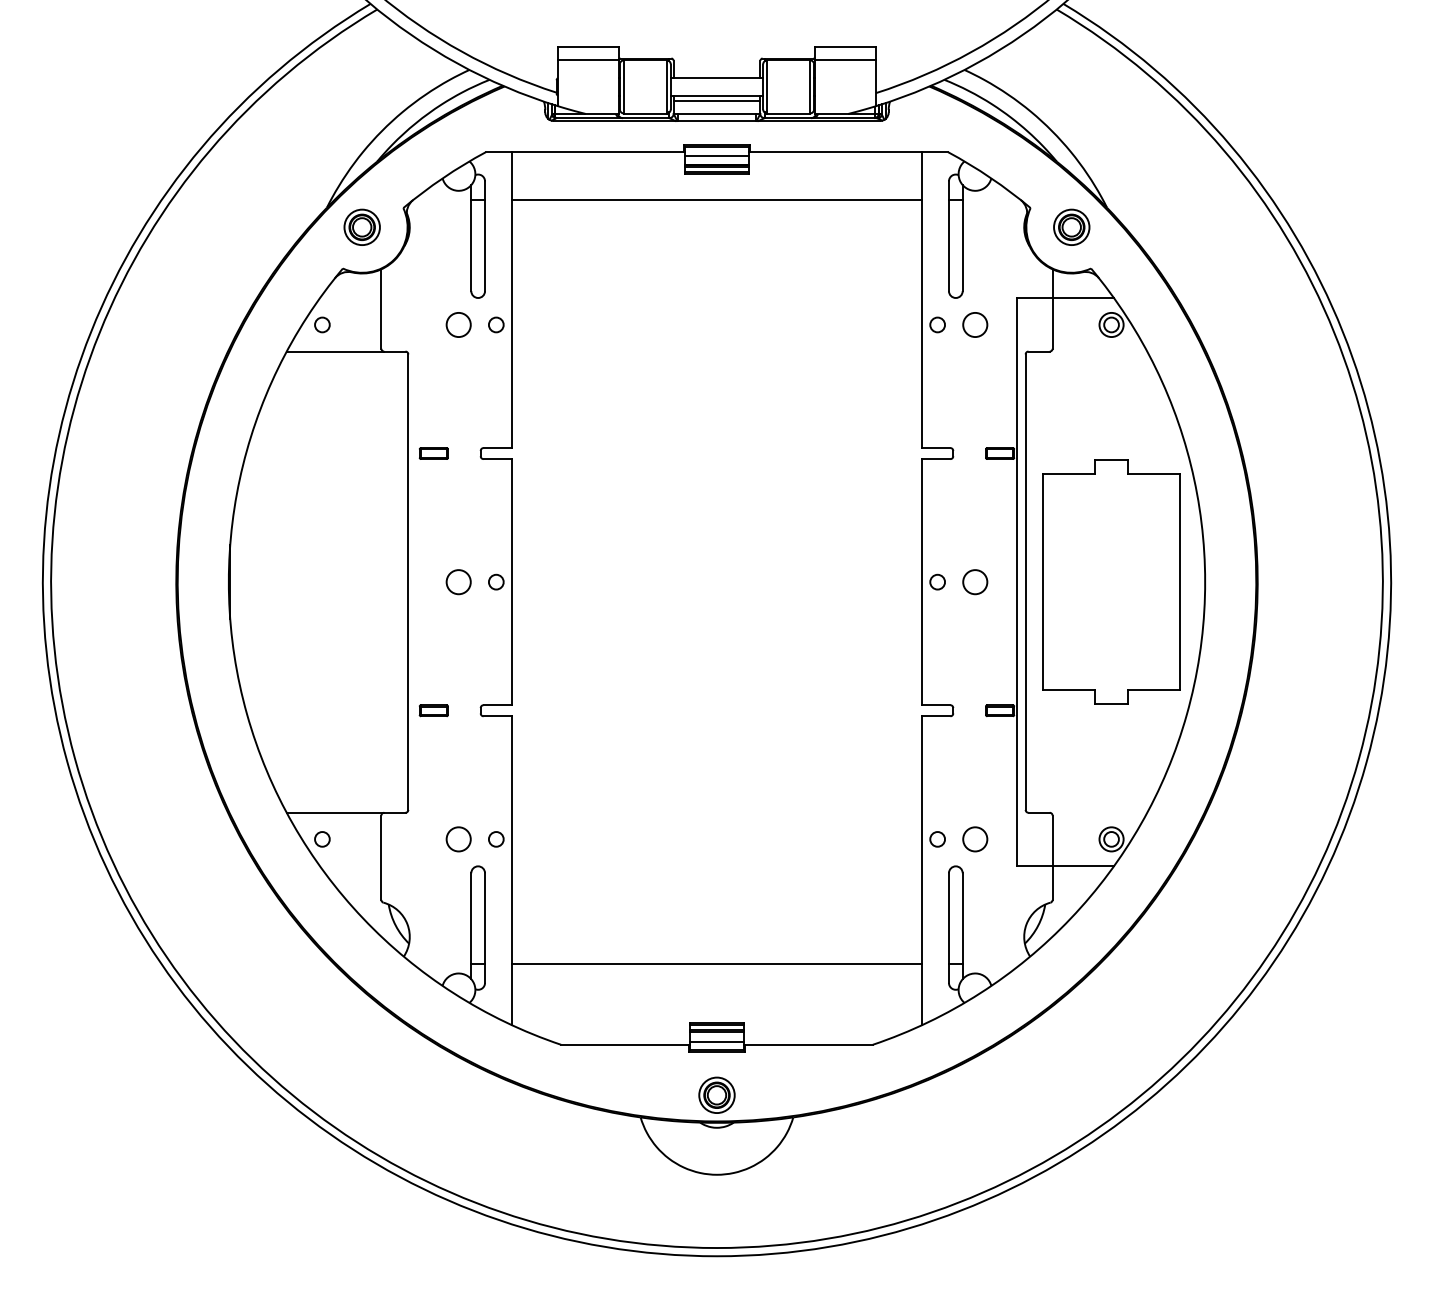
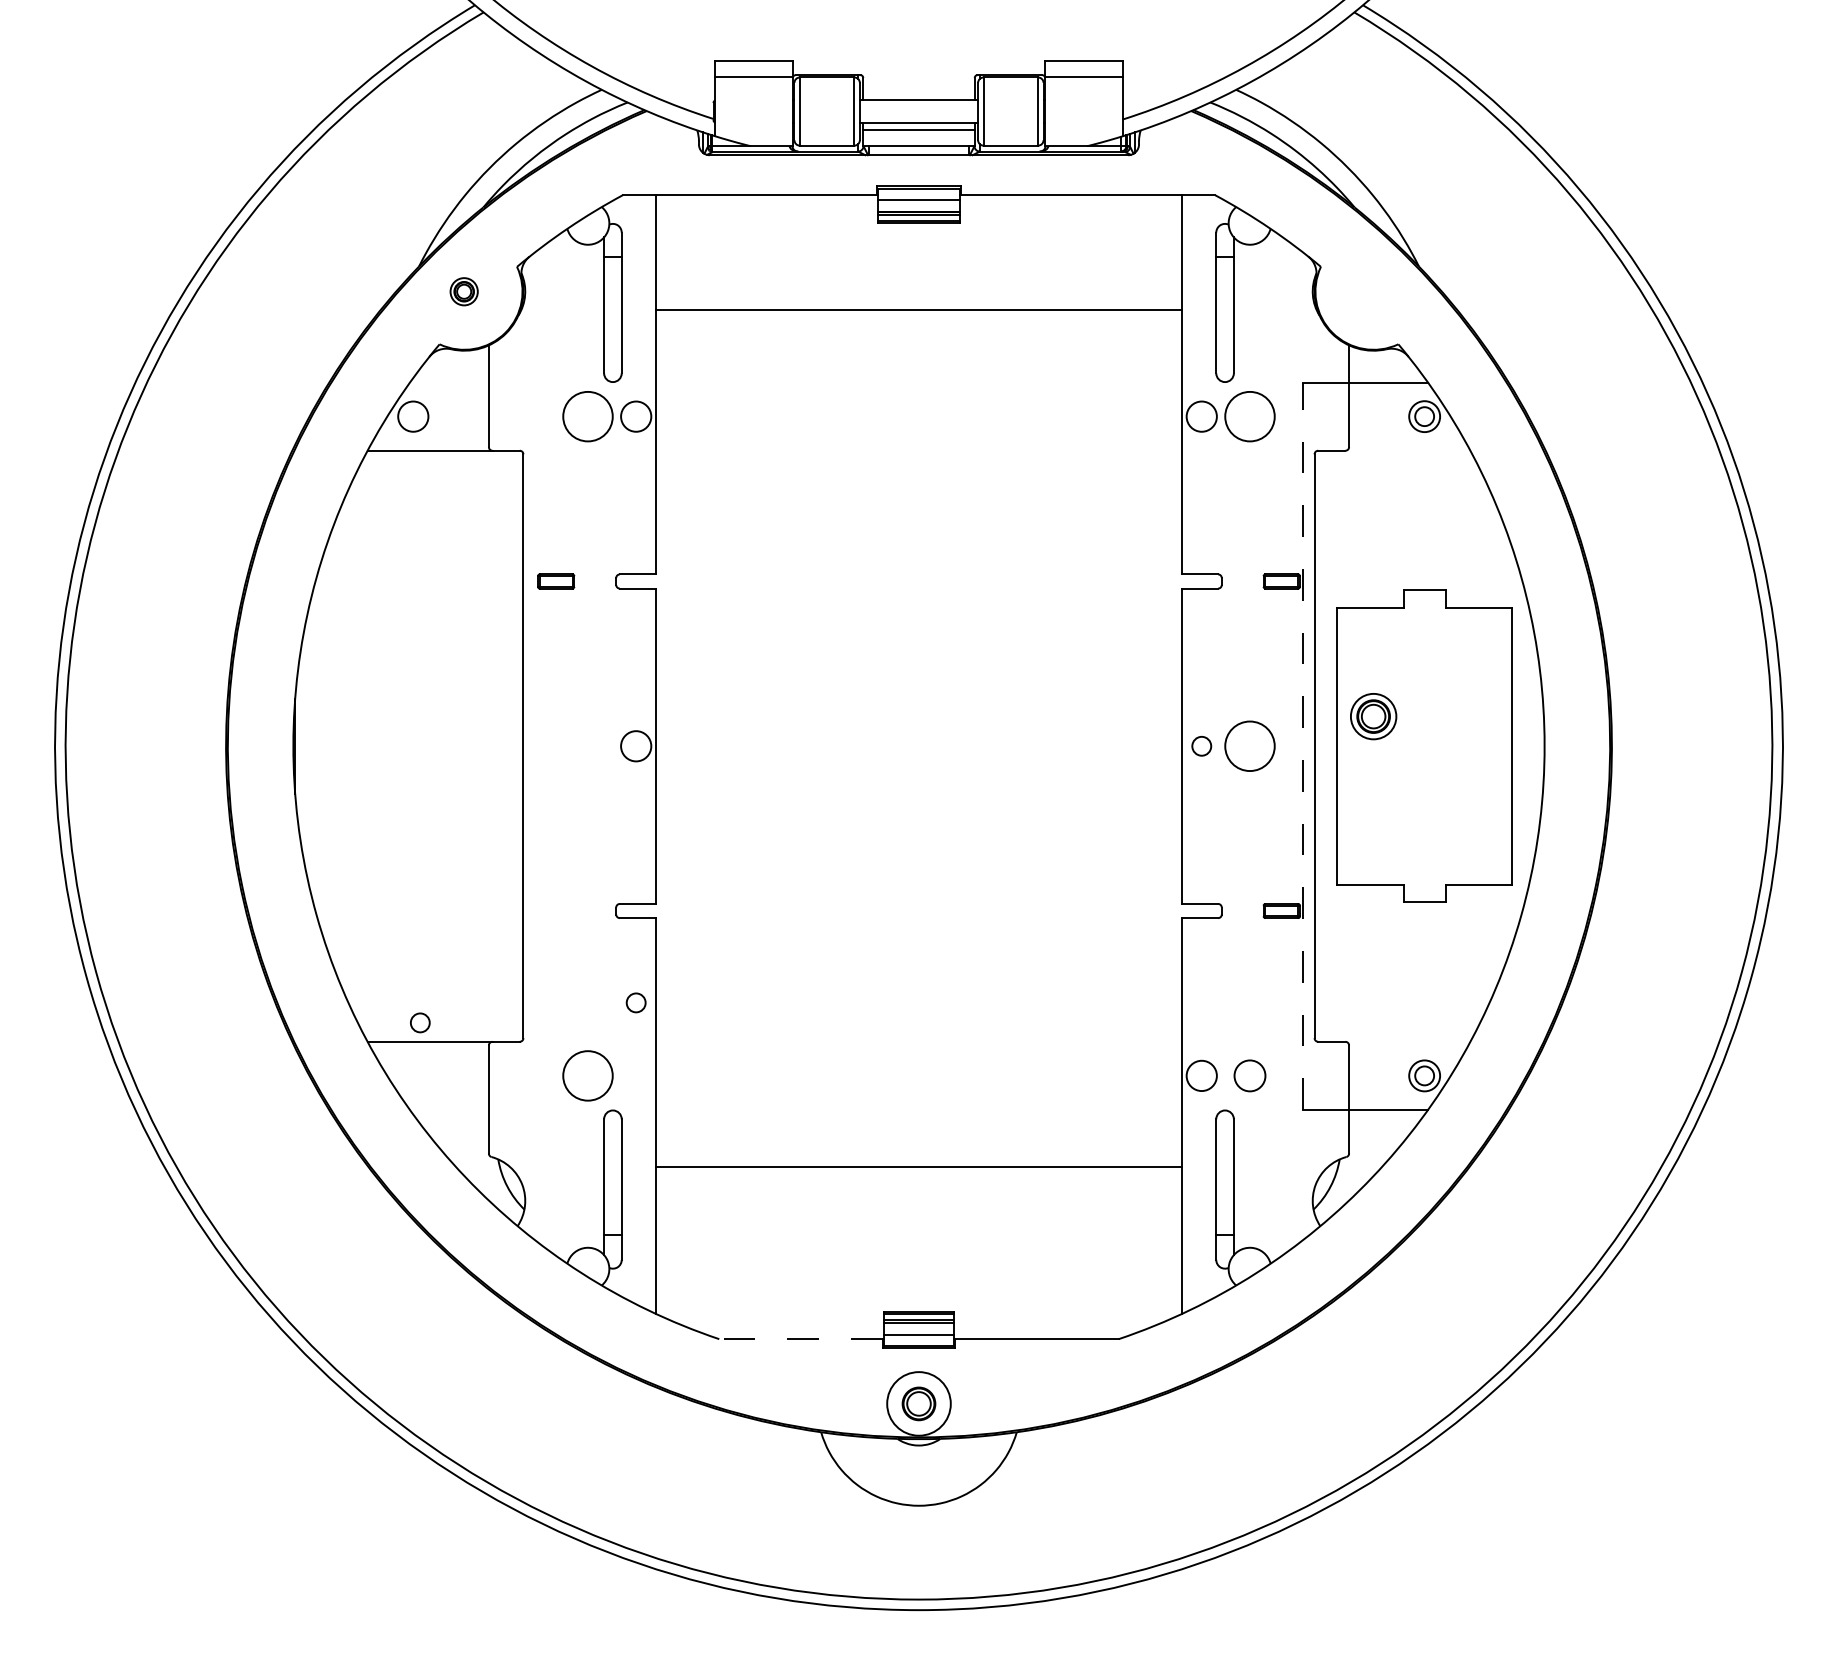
line: (716, 200) -> (918, 310), moved
part: (361, 227) -> (463, 291), size x0.6
part: (1071, 227) -> (1373, 716), moved
circle: (321, 324) -> (412, 416), size x1.6
circle: (458, 324) -> (587, 416), size x1.6
circle: (495, 324) -> (635, 416), size x1.6
circle: (937, 324) -> (1201, 416), size x1.6
circle: (974, 324) -> (1249, 416), size x1.6
circle: (458, 581) -> (587, 745), removed
circle: (495, 581) -> (635, 745), size x1.6
circle: (974, 581) -> (1249, 745), size x1.6
line: (1016, 582) -> (1302, 746), solid -> dashed
part: (434, 710) -> (556, 910), removed
circle: (322, 839) -> (420, 1022), moved
circle: (458, 839) -> (587, 1075), size x1.6
circle: (495, 839) -> (635, 1002), moved
circle: (937, 839) -> (1201, 1075), size x1.6
line: (716, 963) -> (918, 1167), moved
line: (624, 1045) -> (800, 1339), solid -> dashed
circle: (716, 1095) -> (918, 1403), size x1.4

